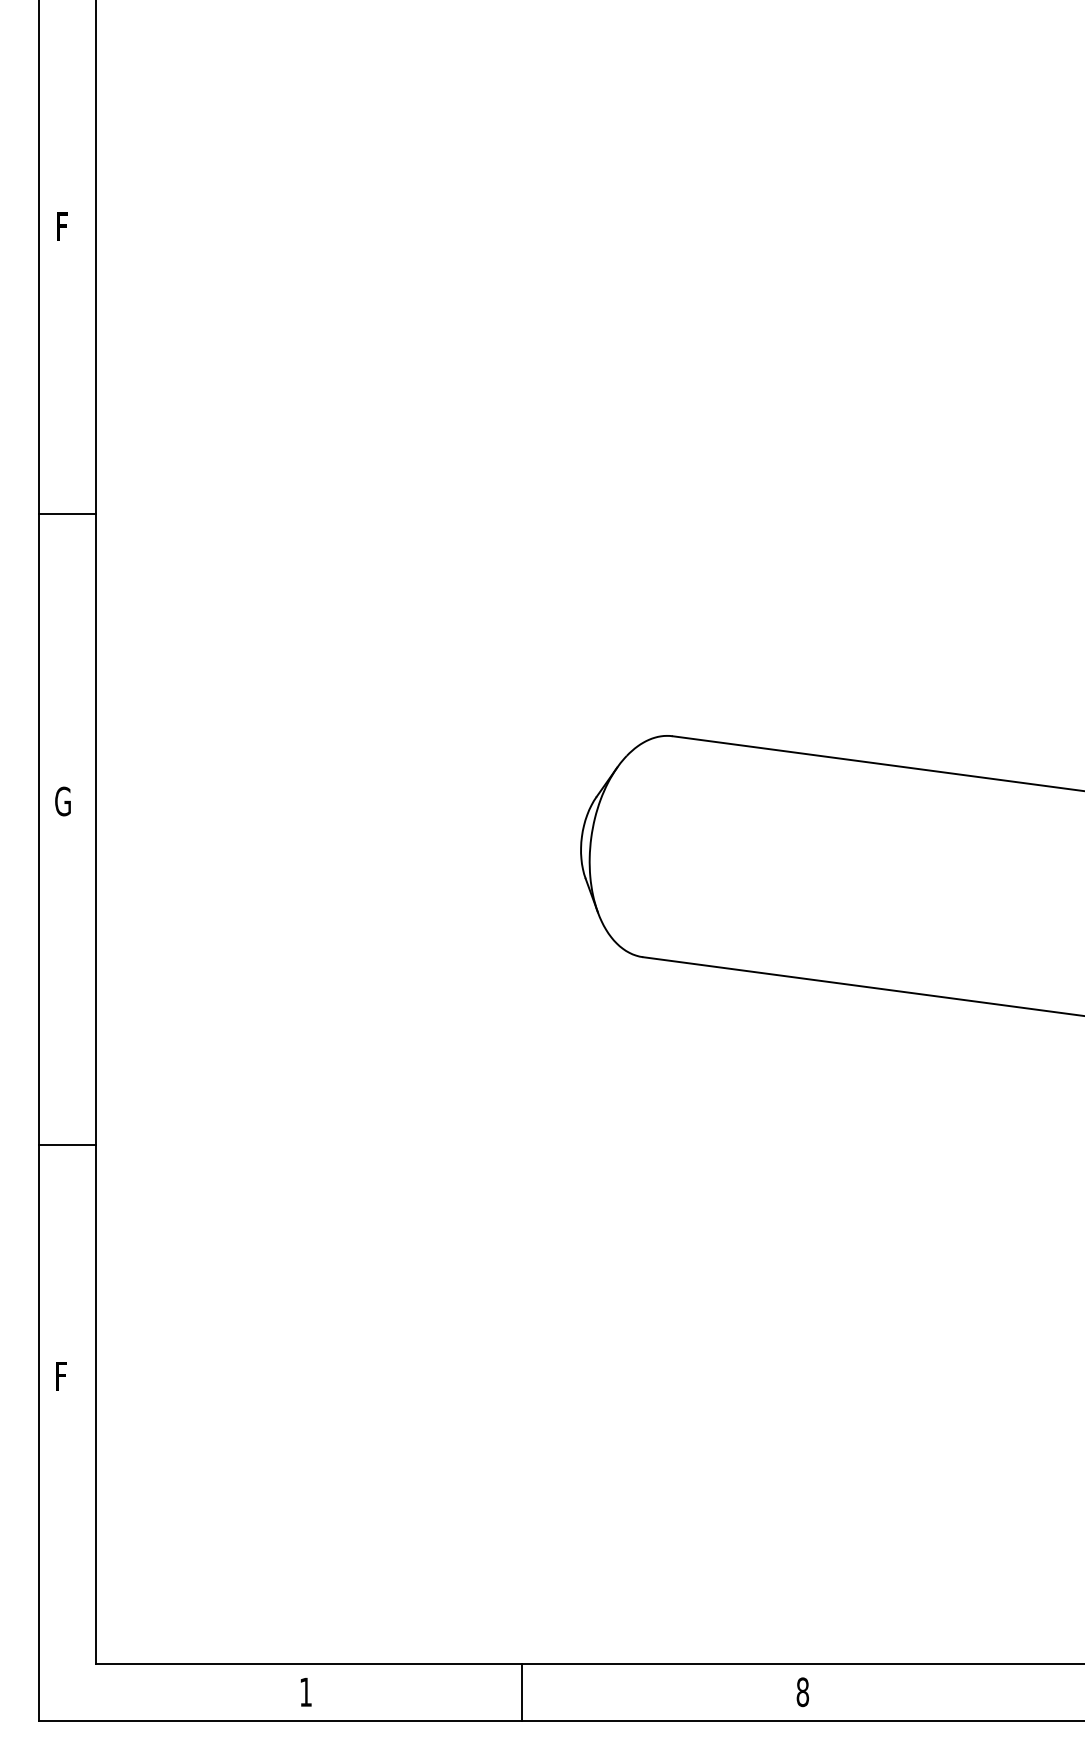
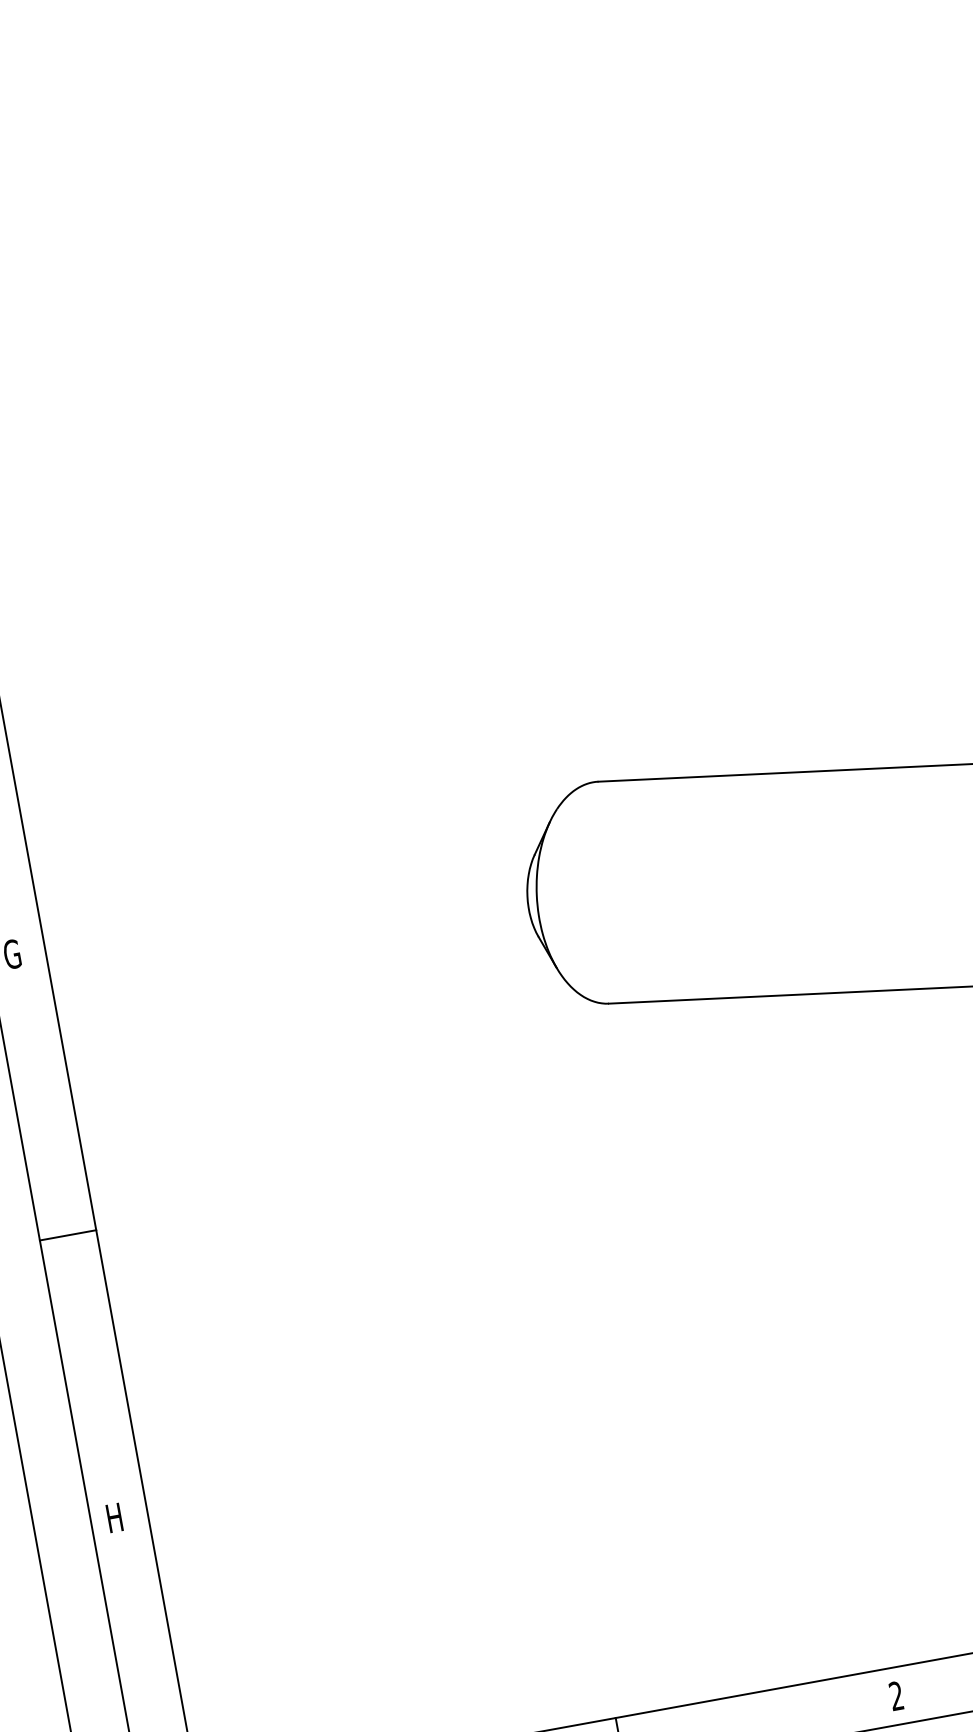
line: (67, 1144) -> (67, 1235), moved
text: (64, 1376) -> (116, 1518), F -> H
text: (802, 1692) -> (896, 1696), 8 -> 2

